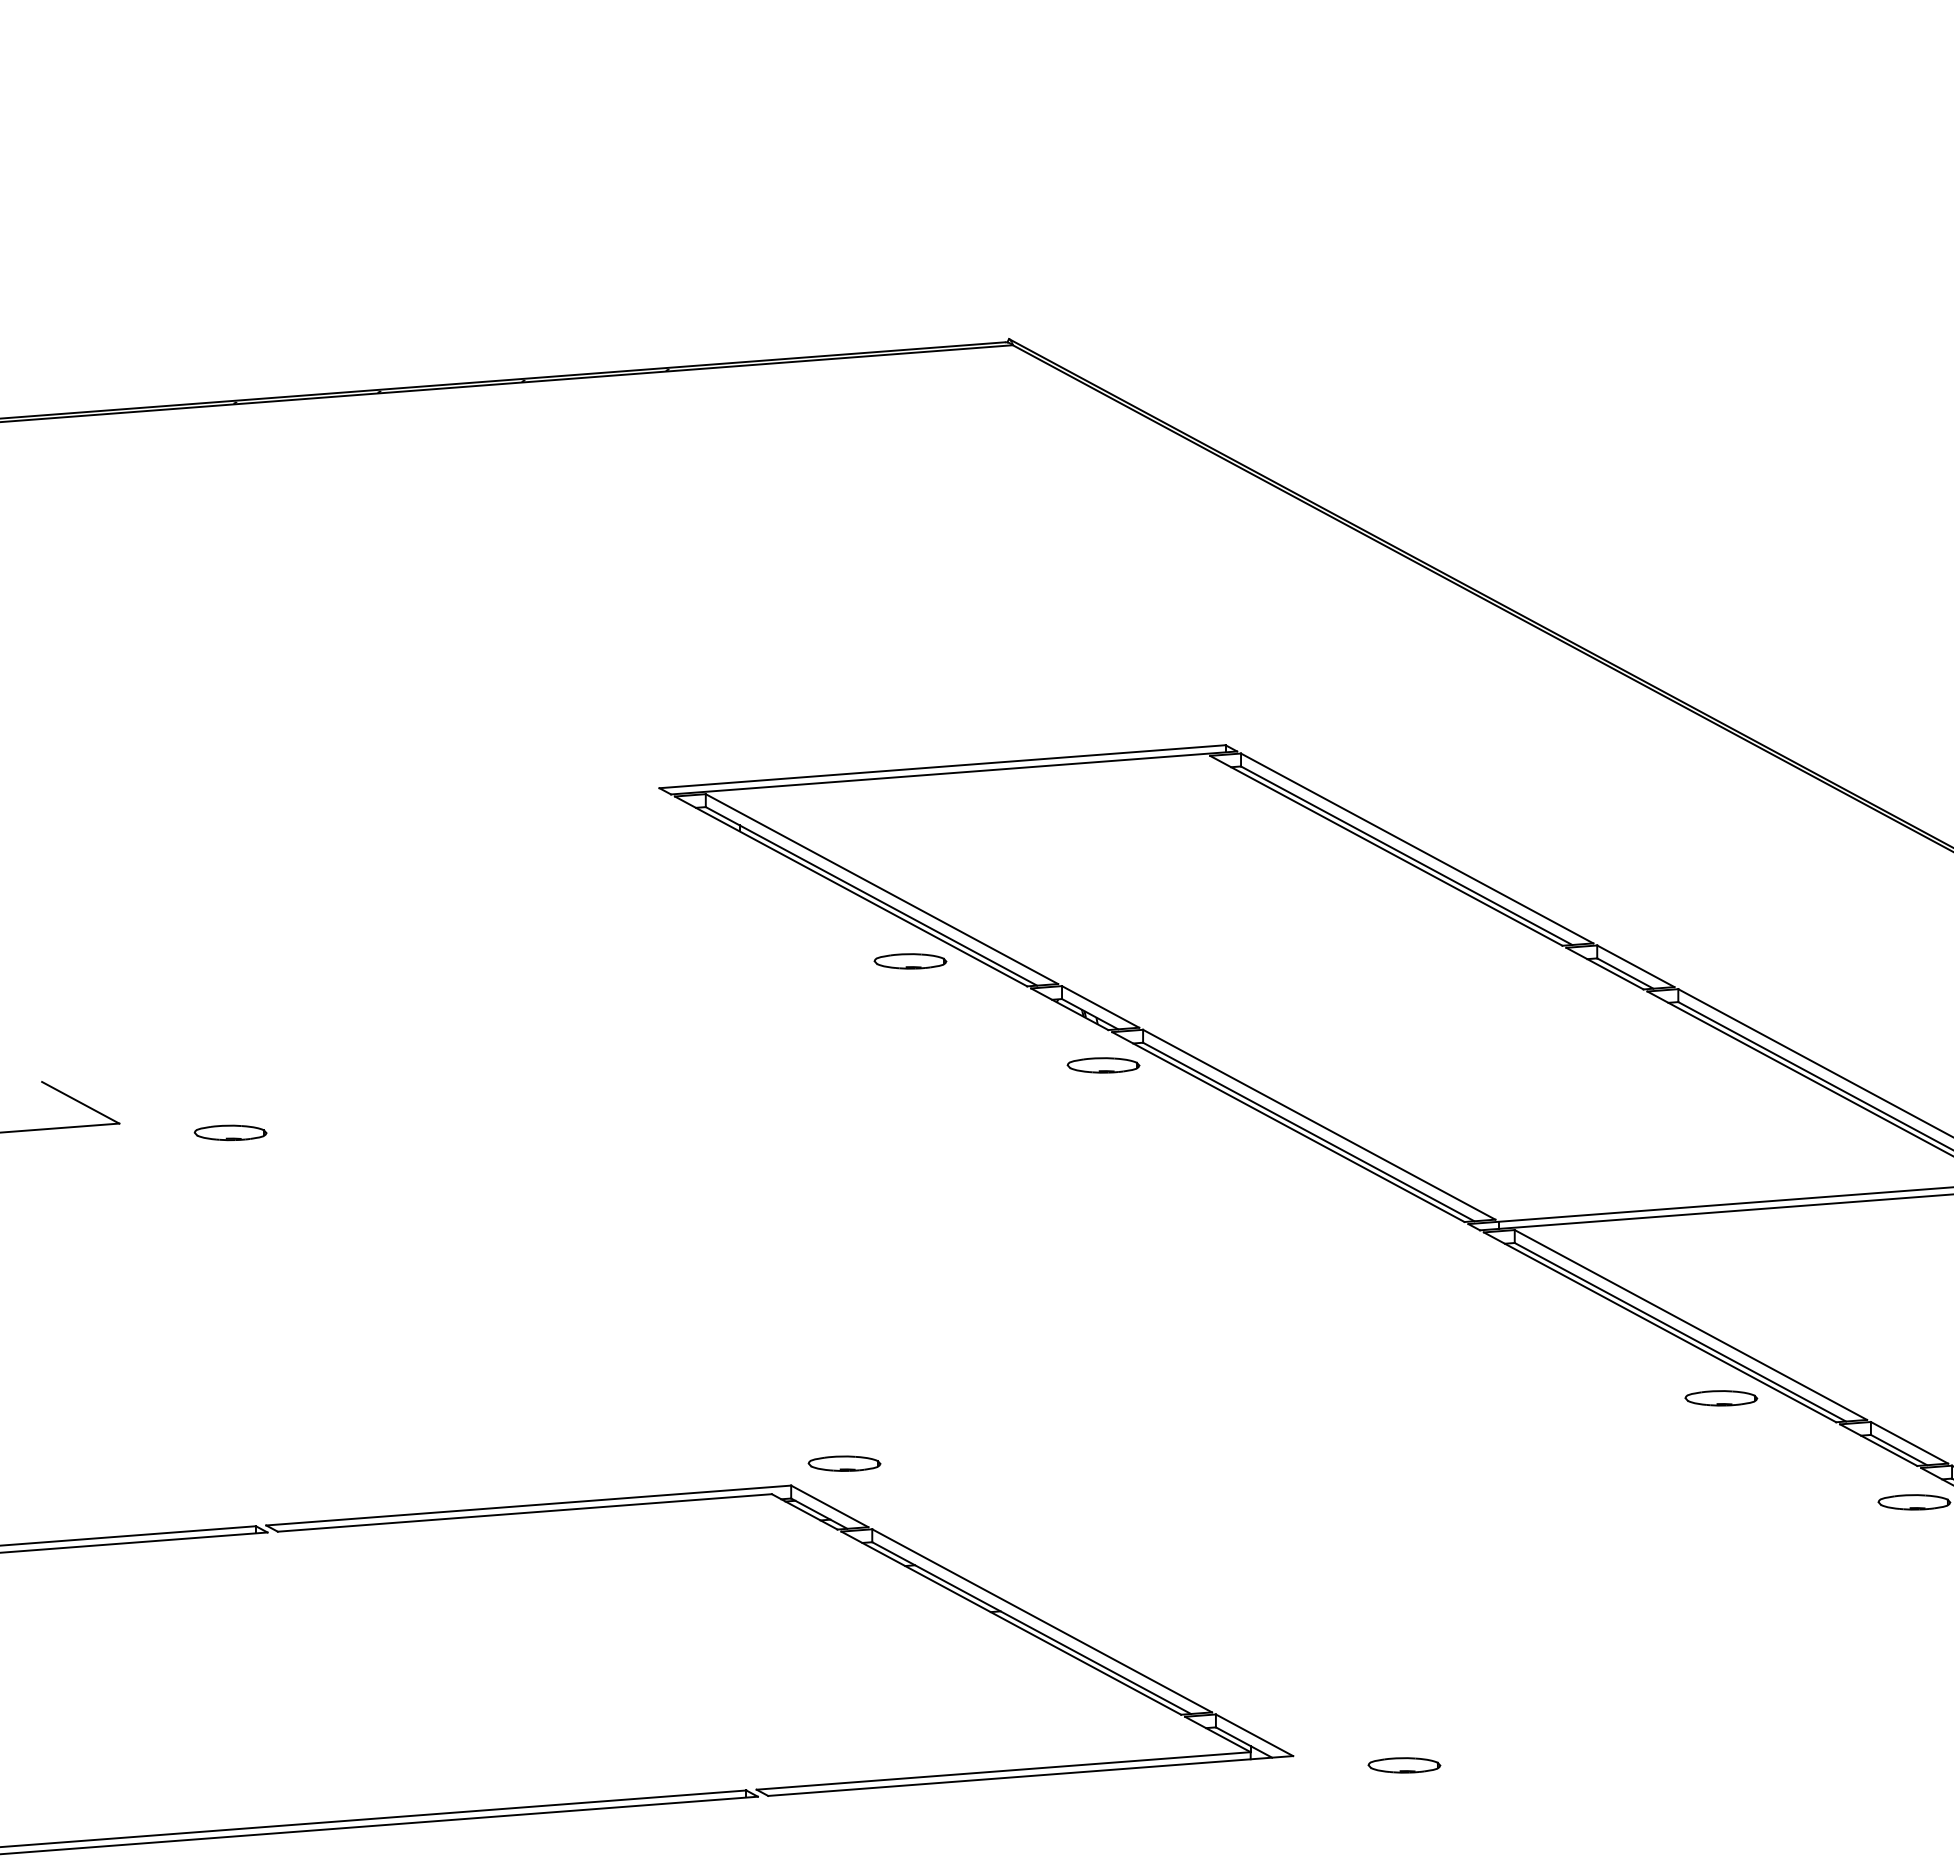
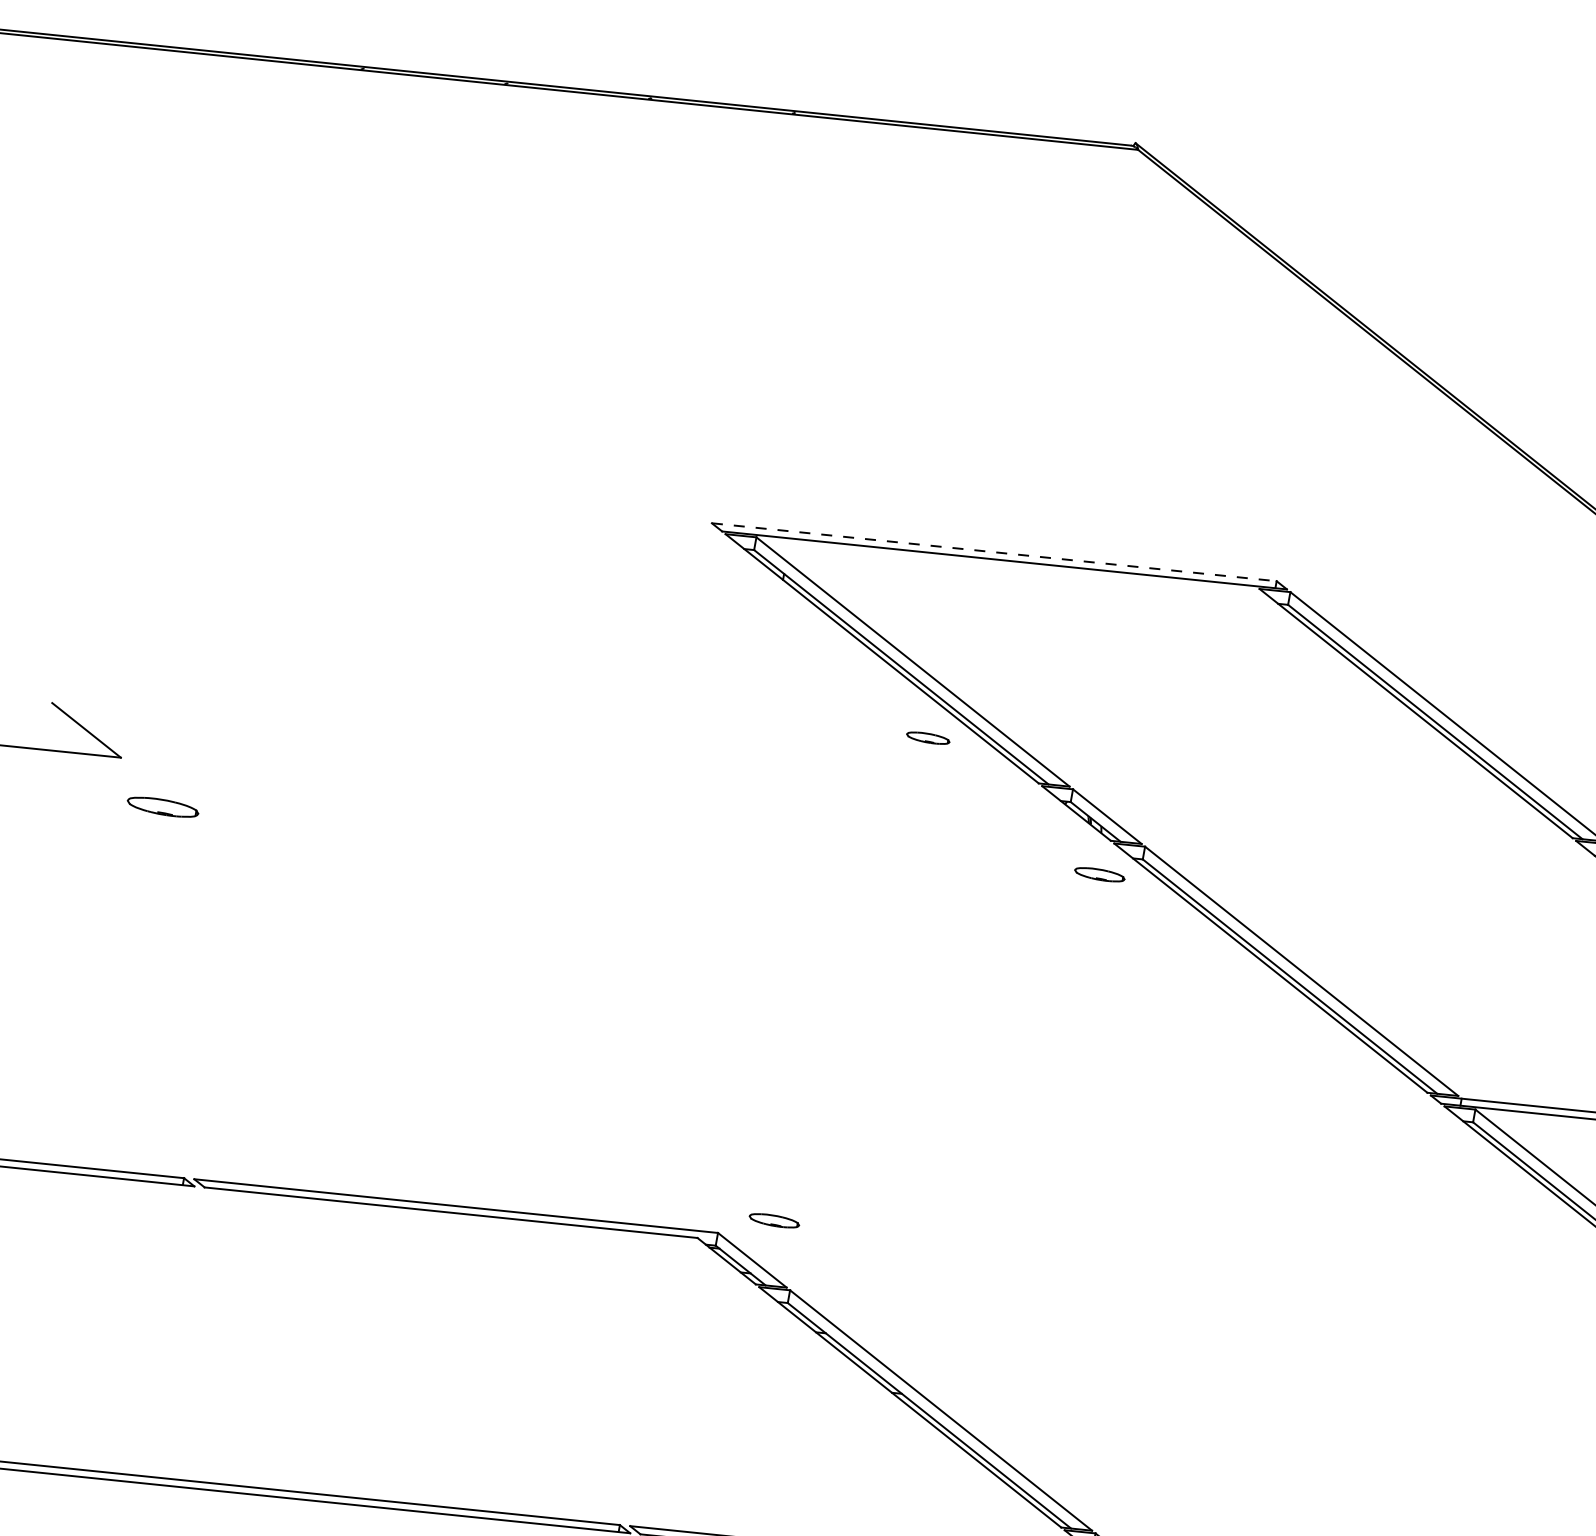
line: (942, 766) -> (994, 552), solid -> dashed
part: (910, 961) -> (928, 738), size x0.6
part: (1103, 1065) -> (1099, 874), size x0.7
part: (230, 1132) -> (163, 806), moved
part: (844, 1463) -> (774, 1220), size x0.7

